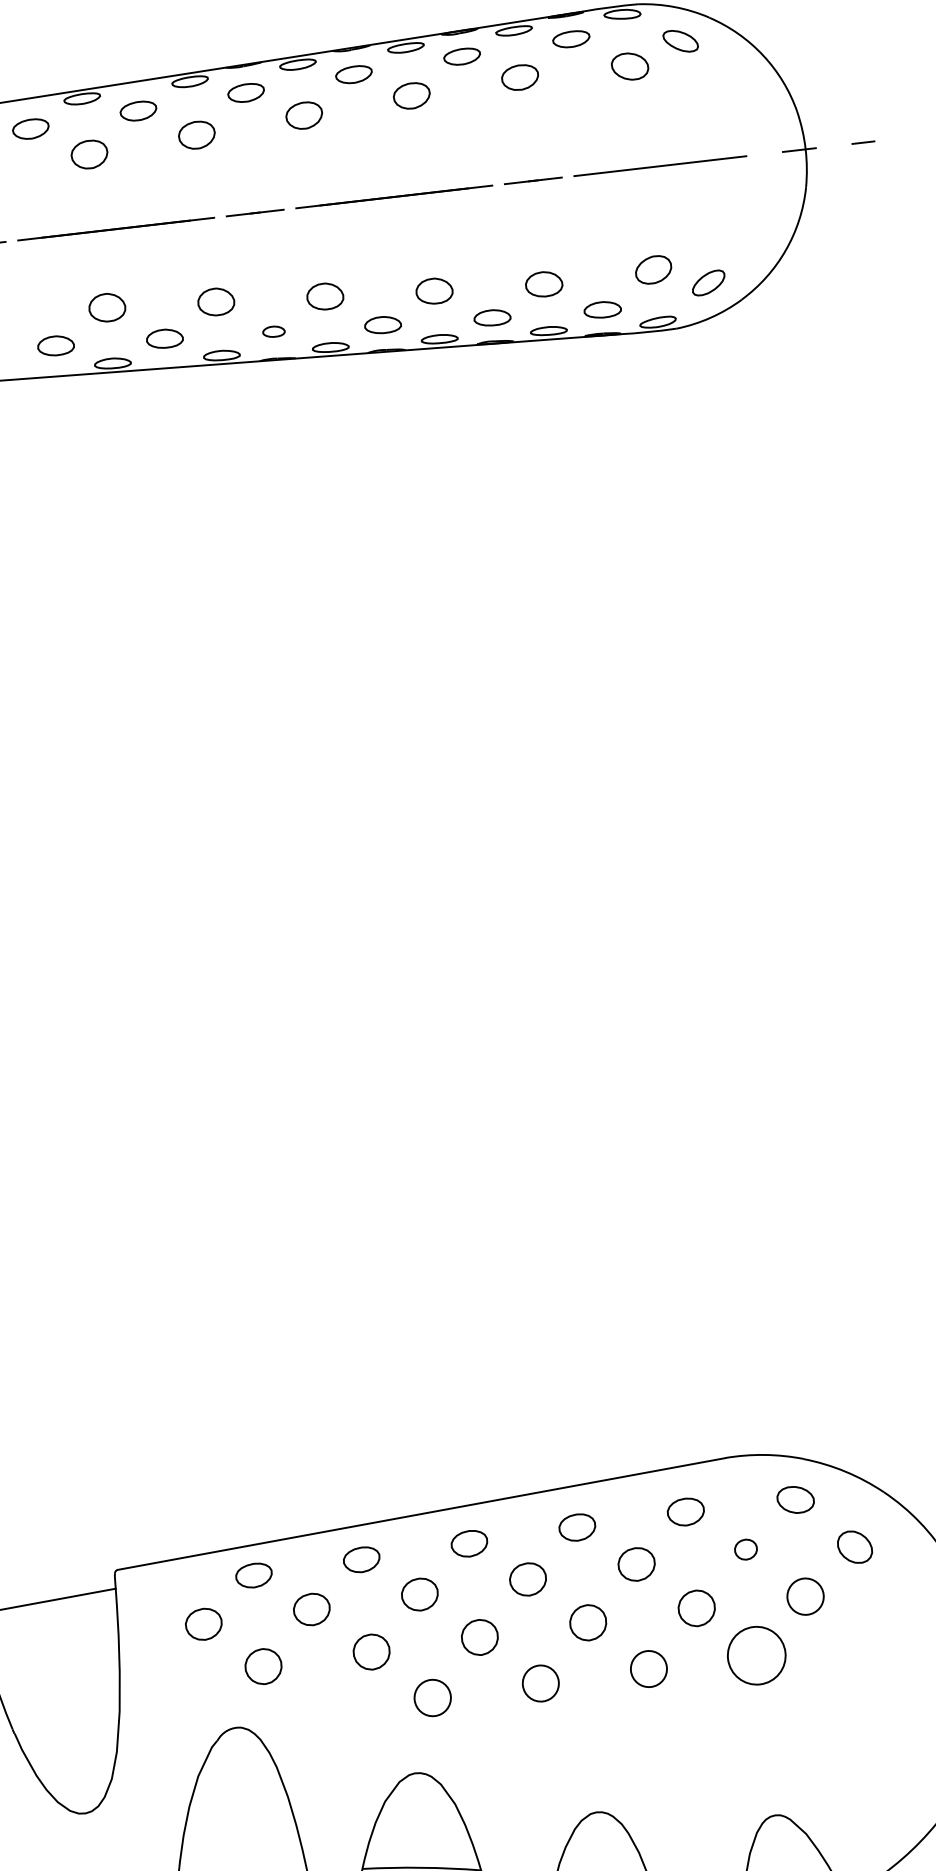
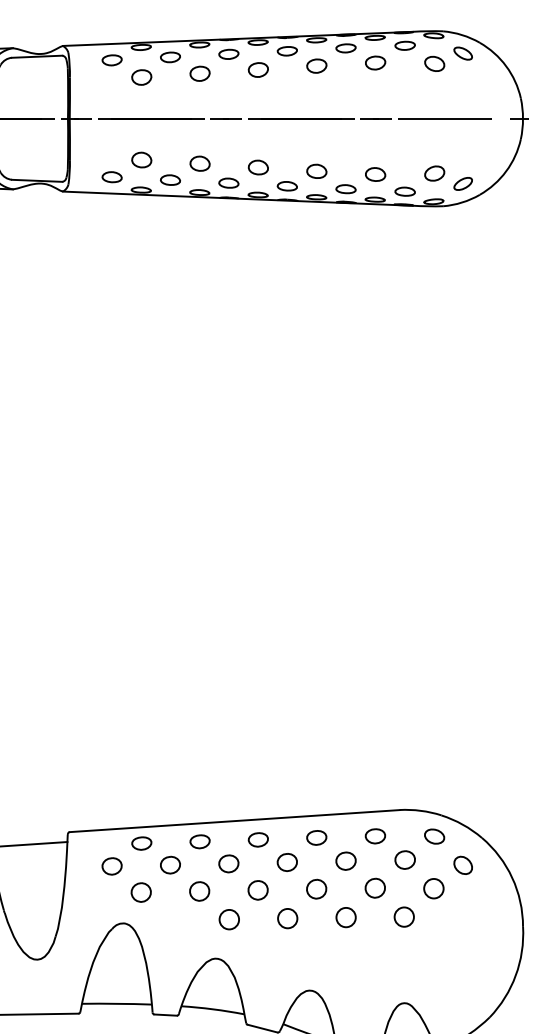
part: (272, 330) -> (228, 182), size x1.67
part: (744, 1548) -> (404, 859), size x1.67
circle: (755, 1654) -> (403, 916), size x0.62

